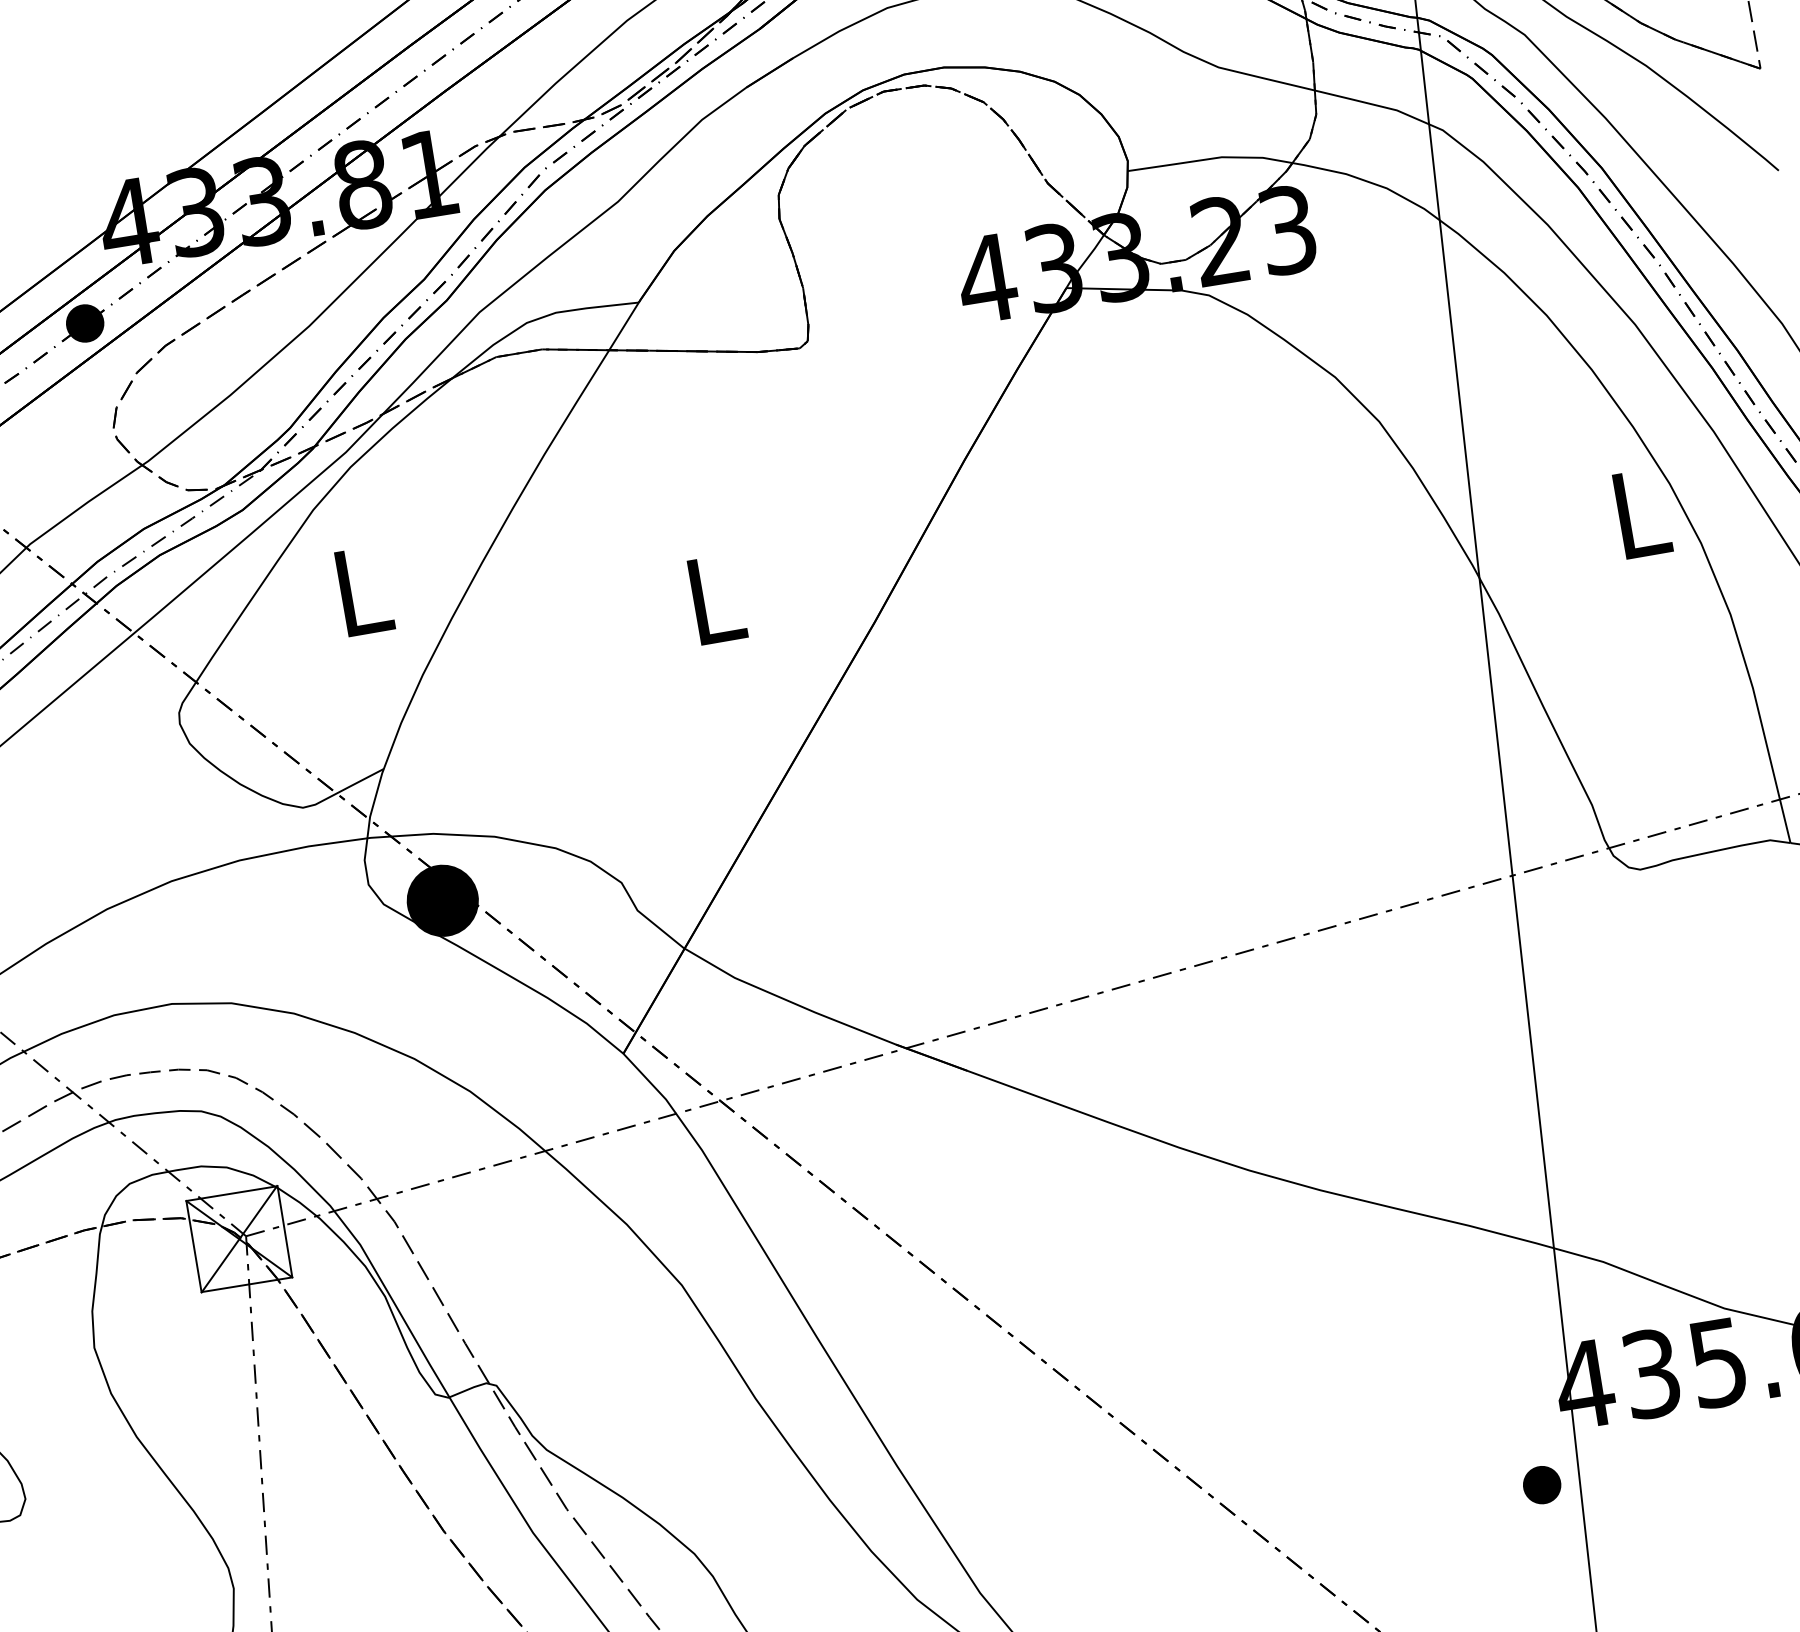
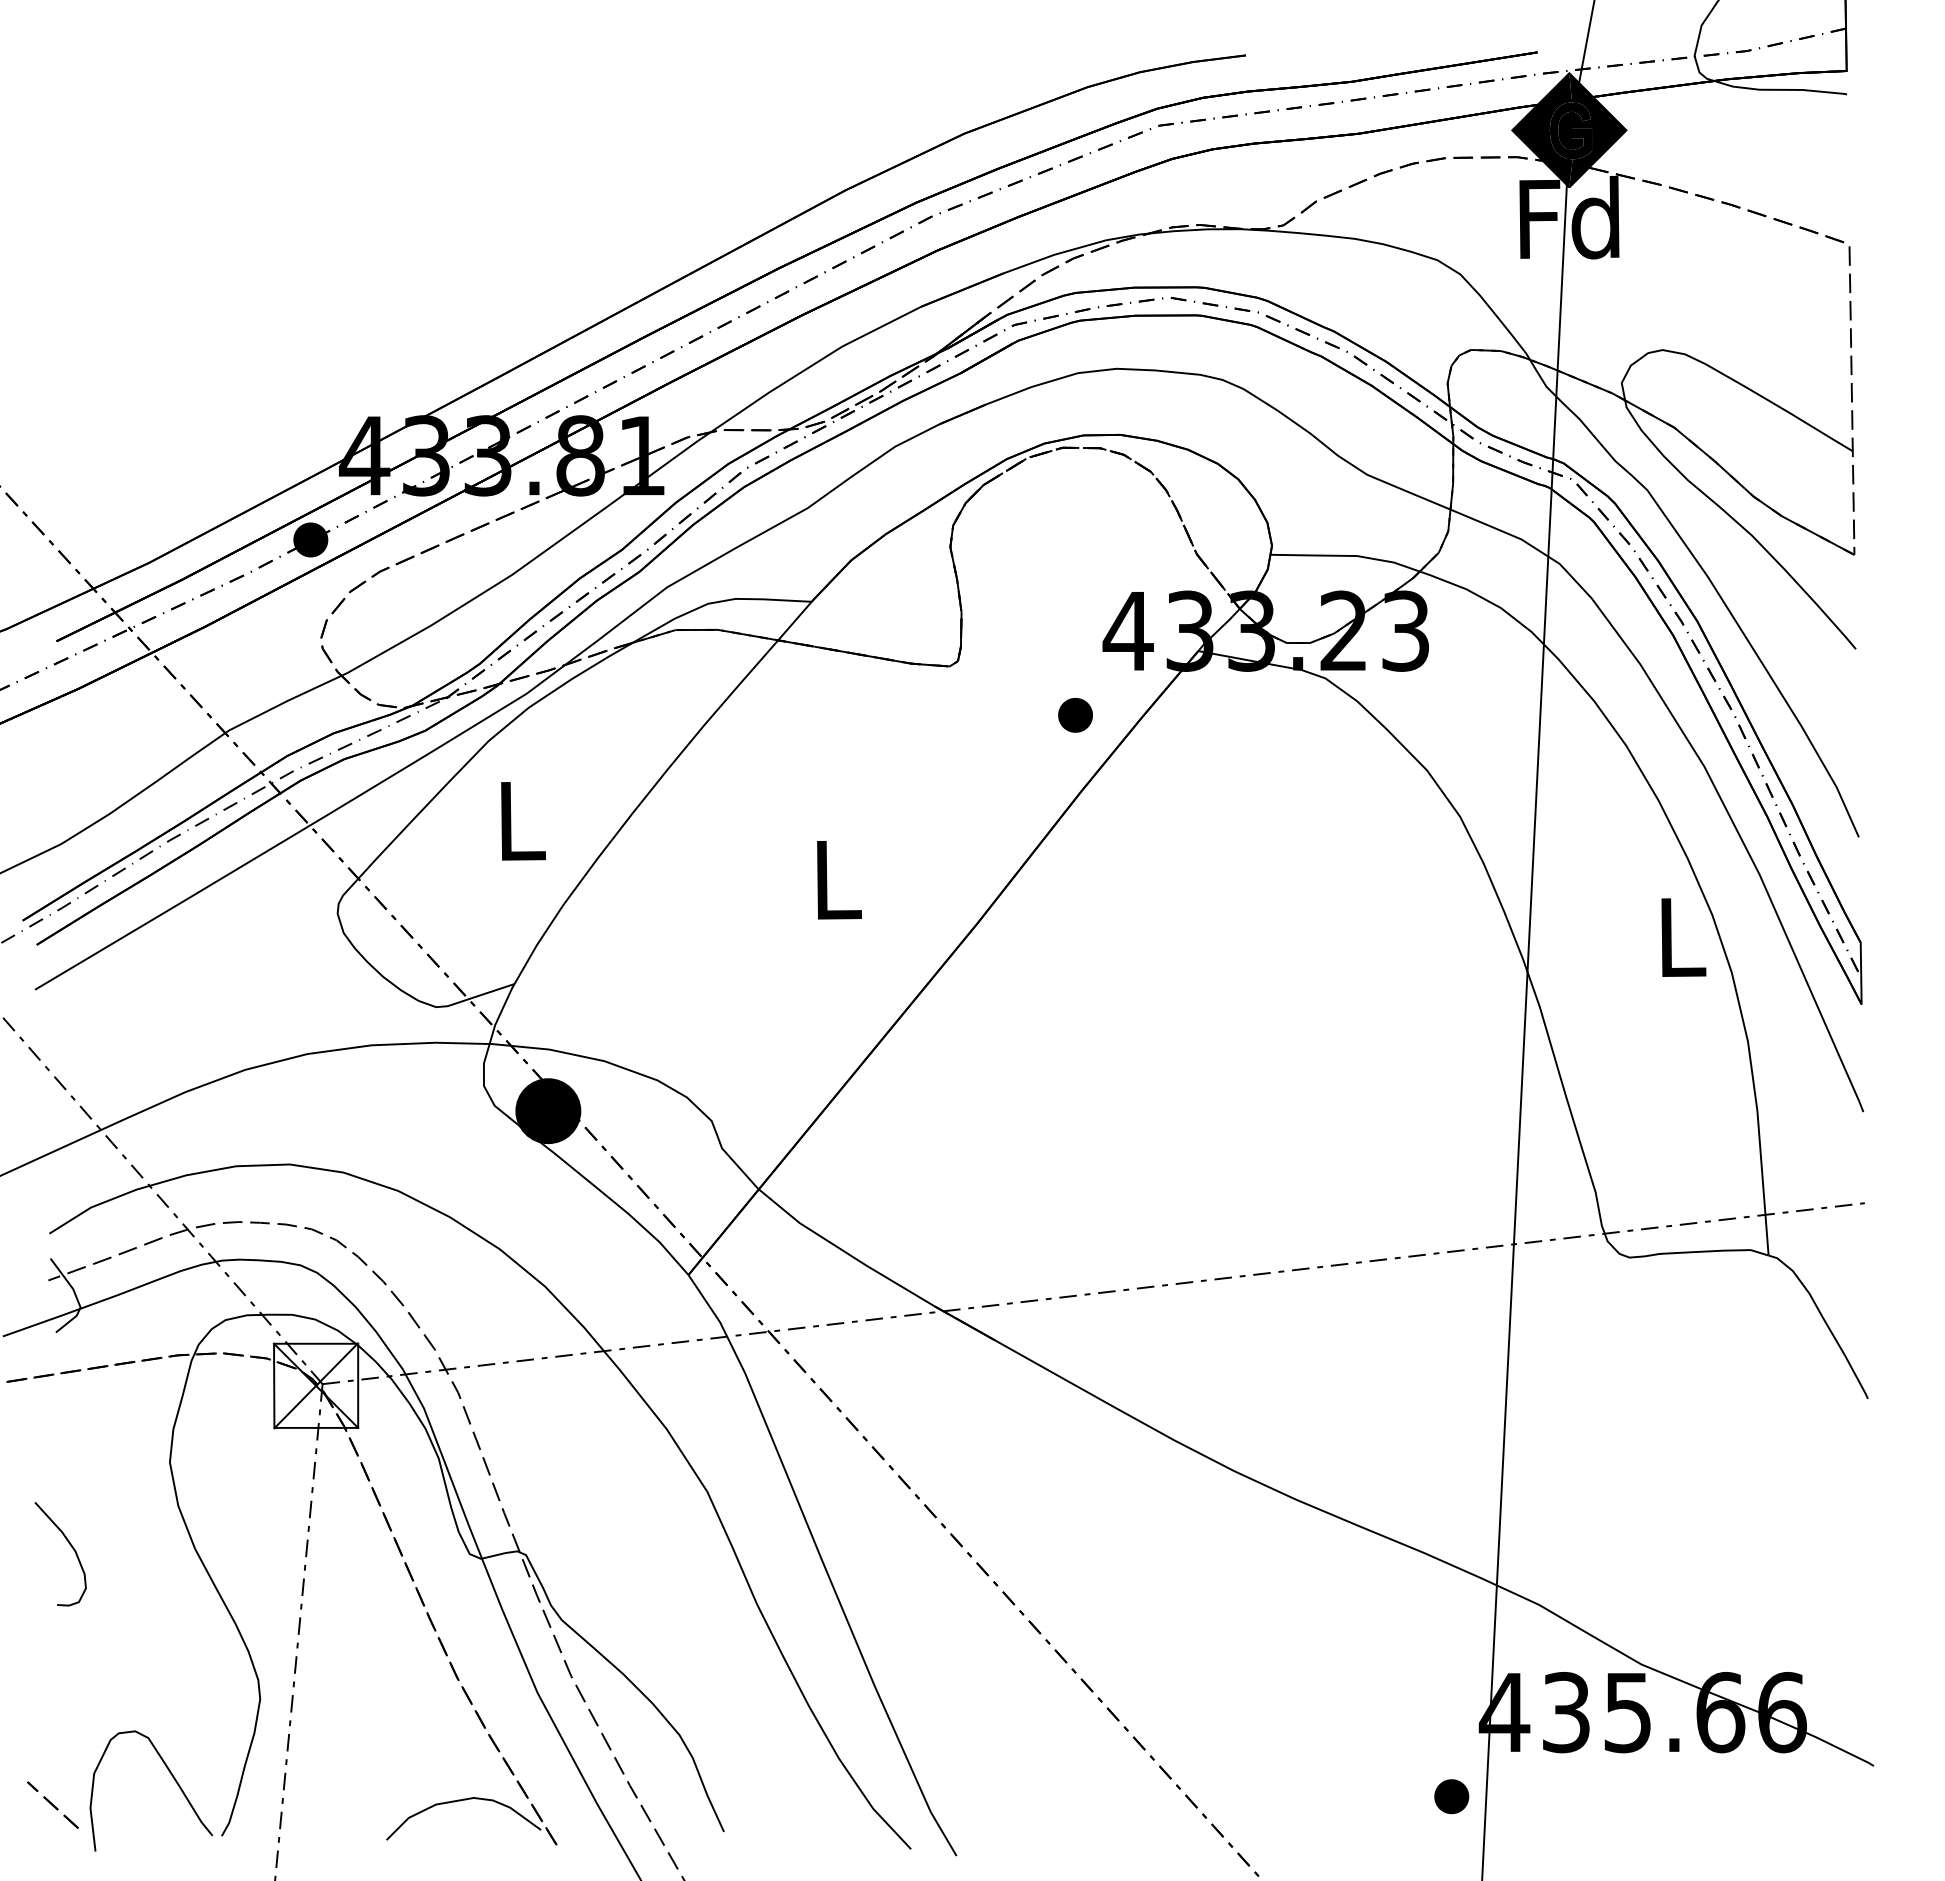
part: (944, 379) -> (1075, 715), added

